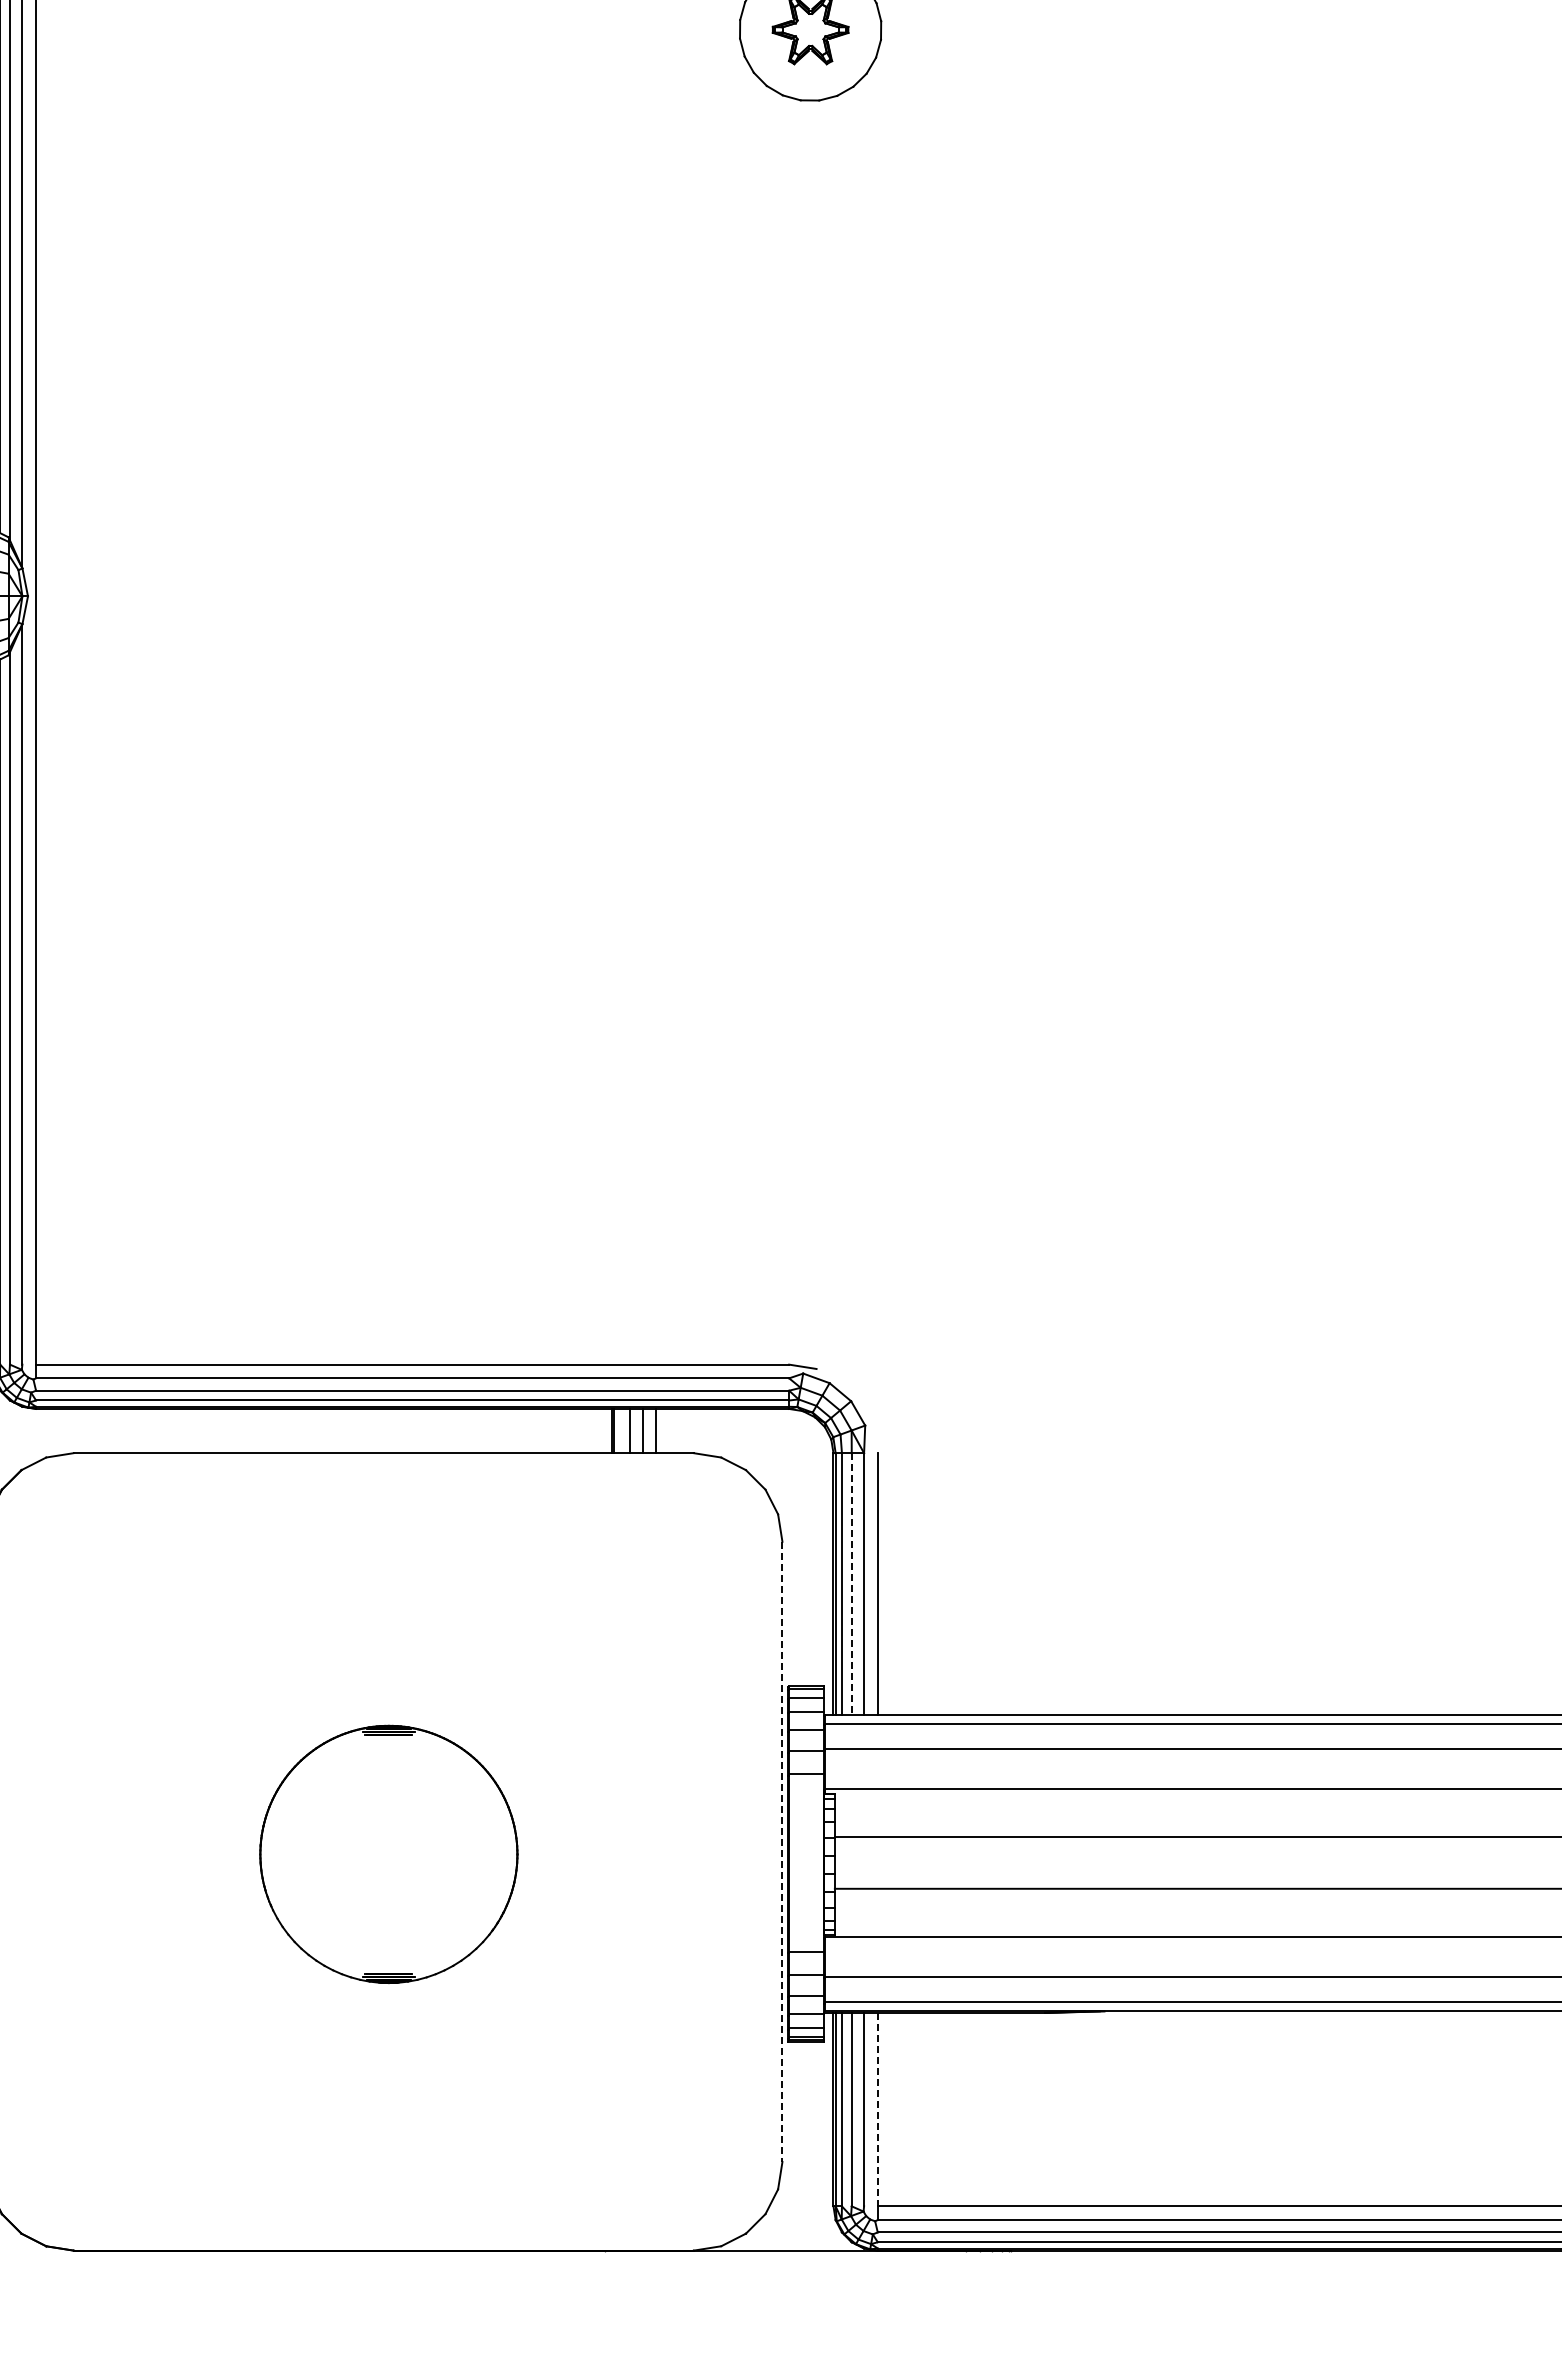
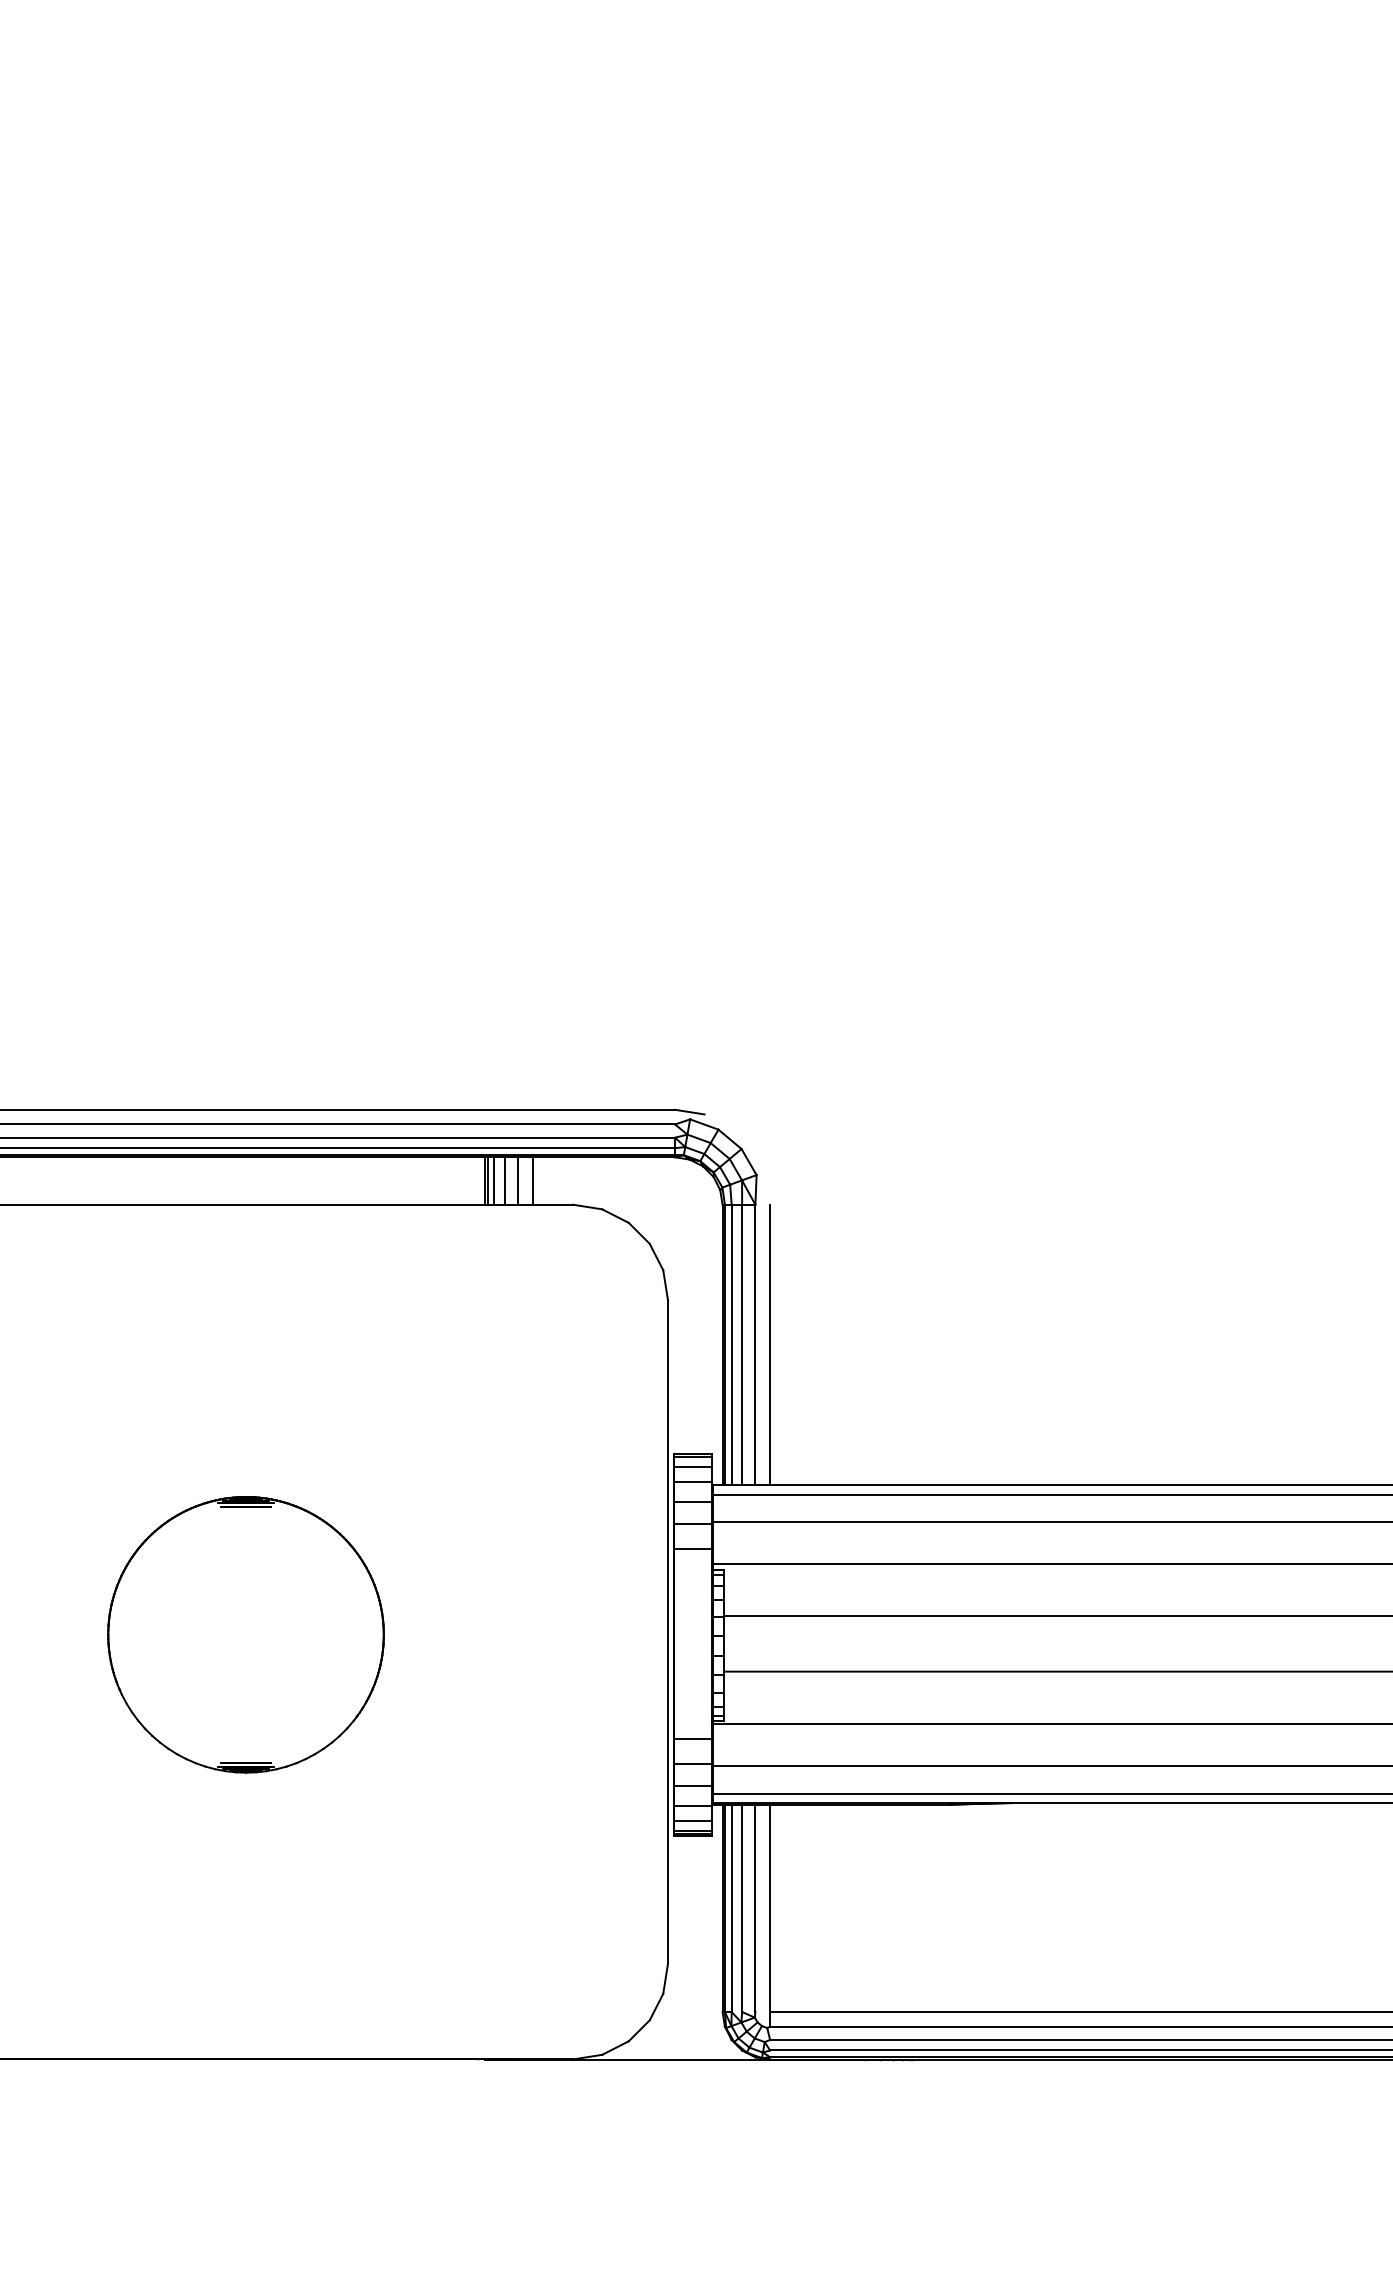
line: (620, 1430) -> (494, 1180), added
line: (851, 1583) -> (741, 1344), dashed -> solid
line: (782, 1852) -> (667, 1632), dashed -> solid
line: (877, 2109) -> (769, 1908), dashed -> solid

